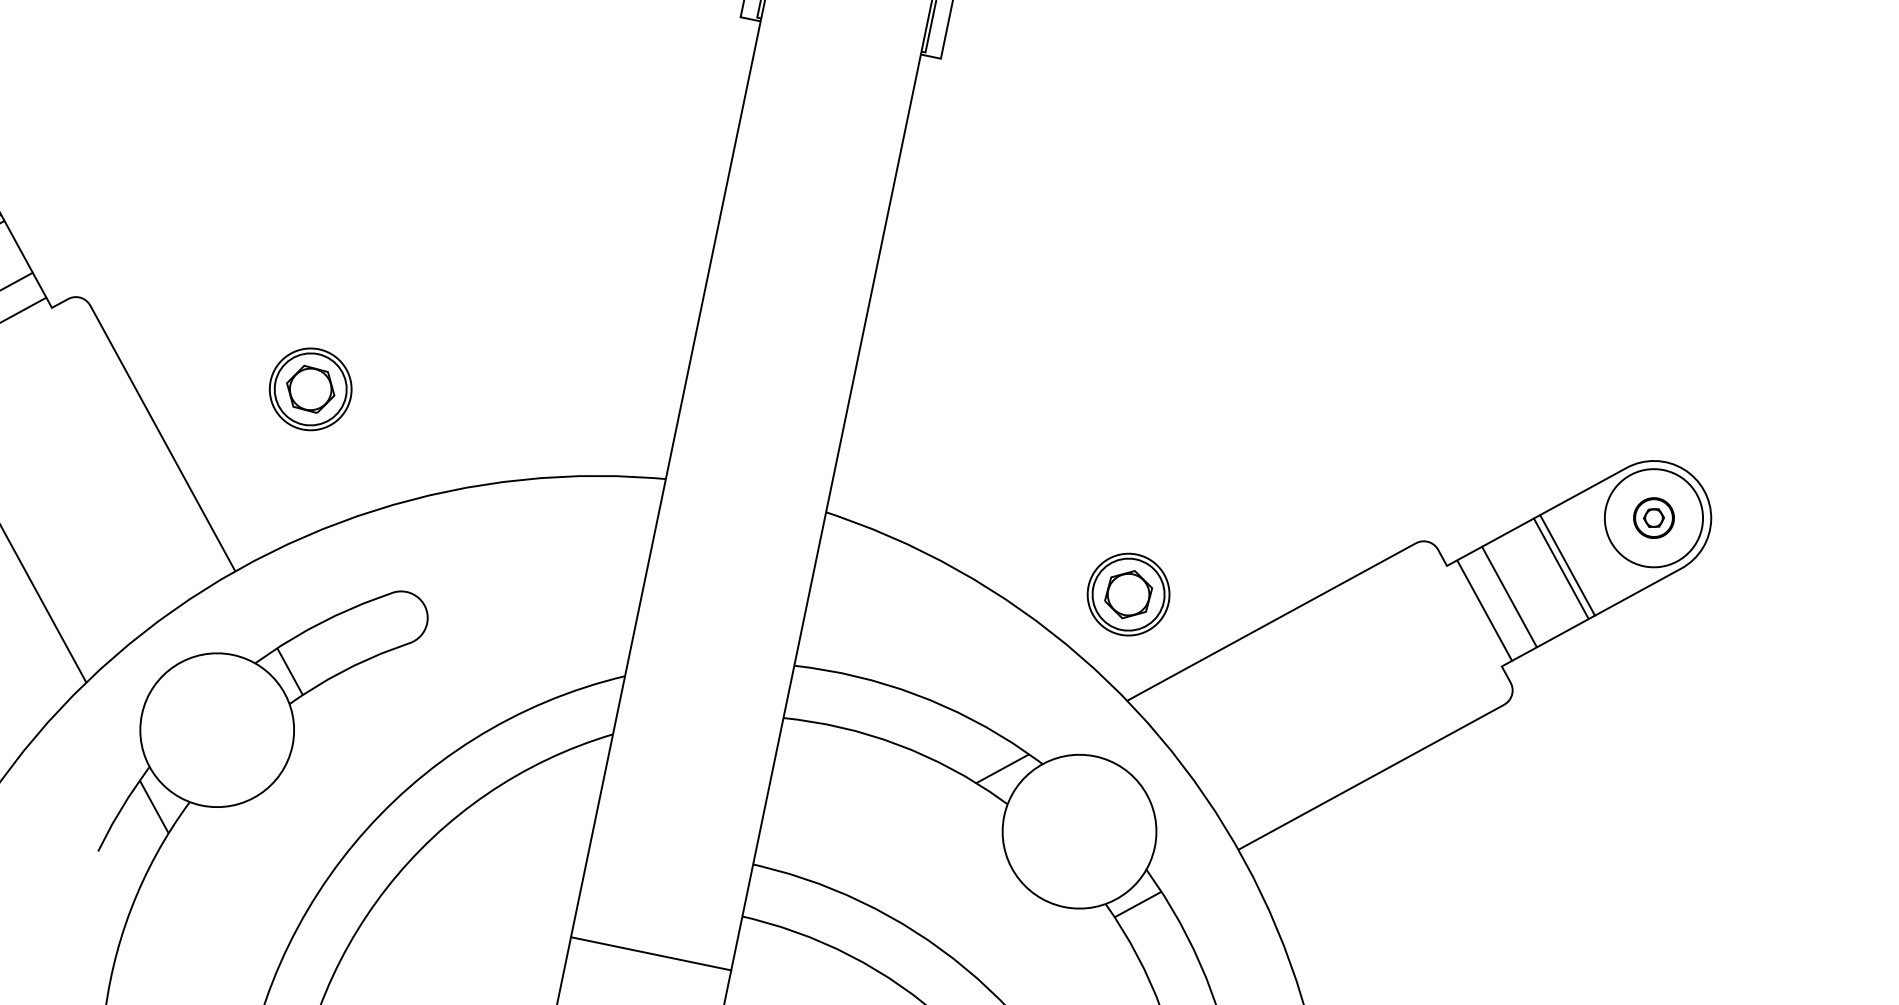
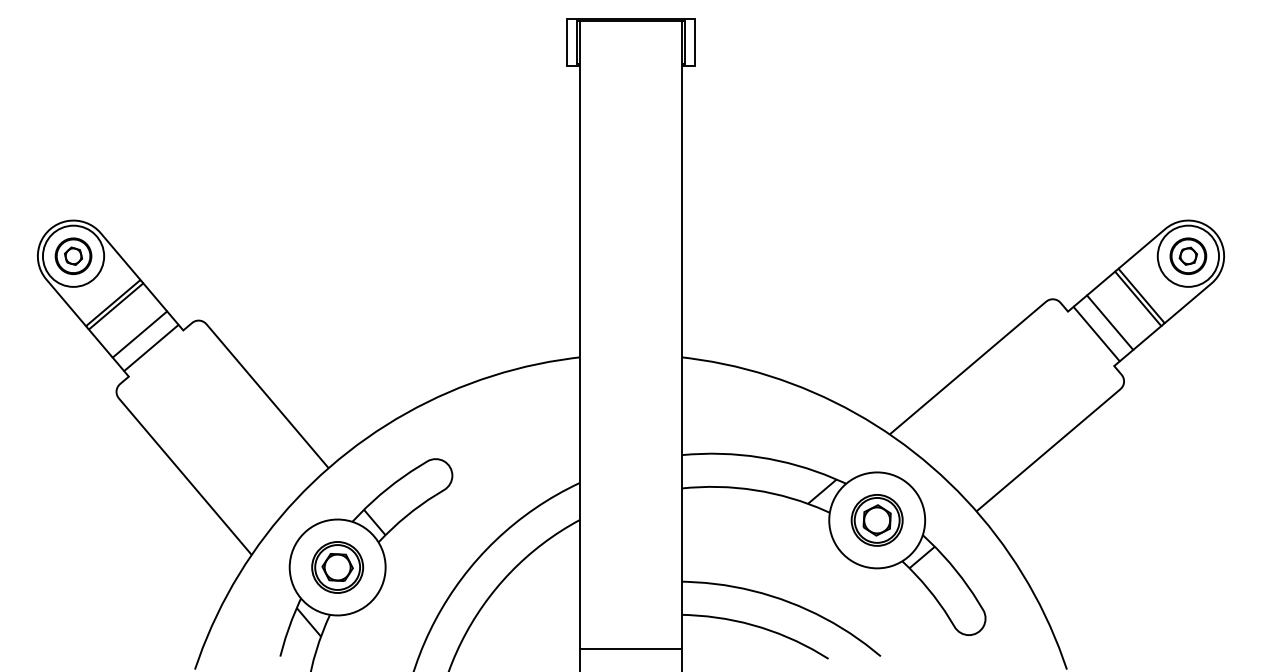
part: (310, 389) -> (337, 567), moved
part: (1654, 517) -> (1188, 255), size x1.43
part: (1127, 594) -> (876, 520), moved

